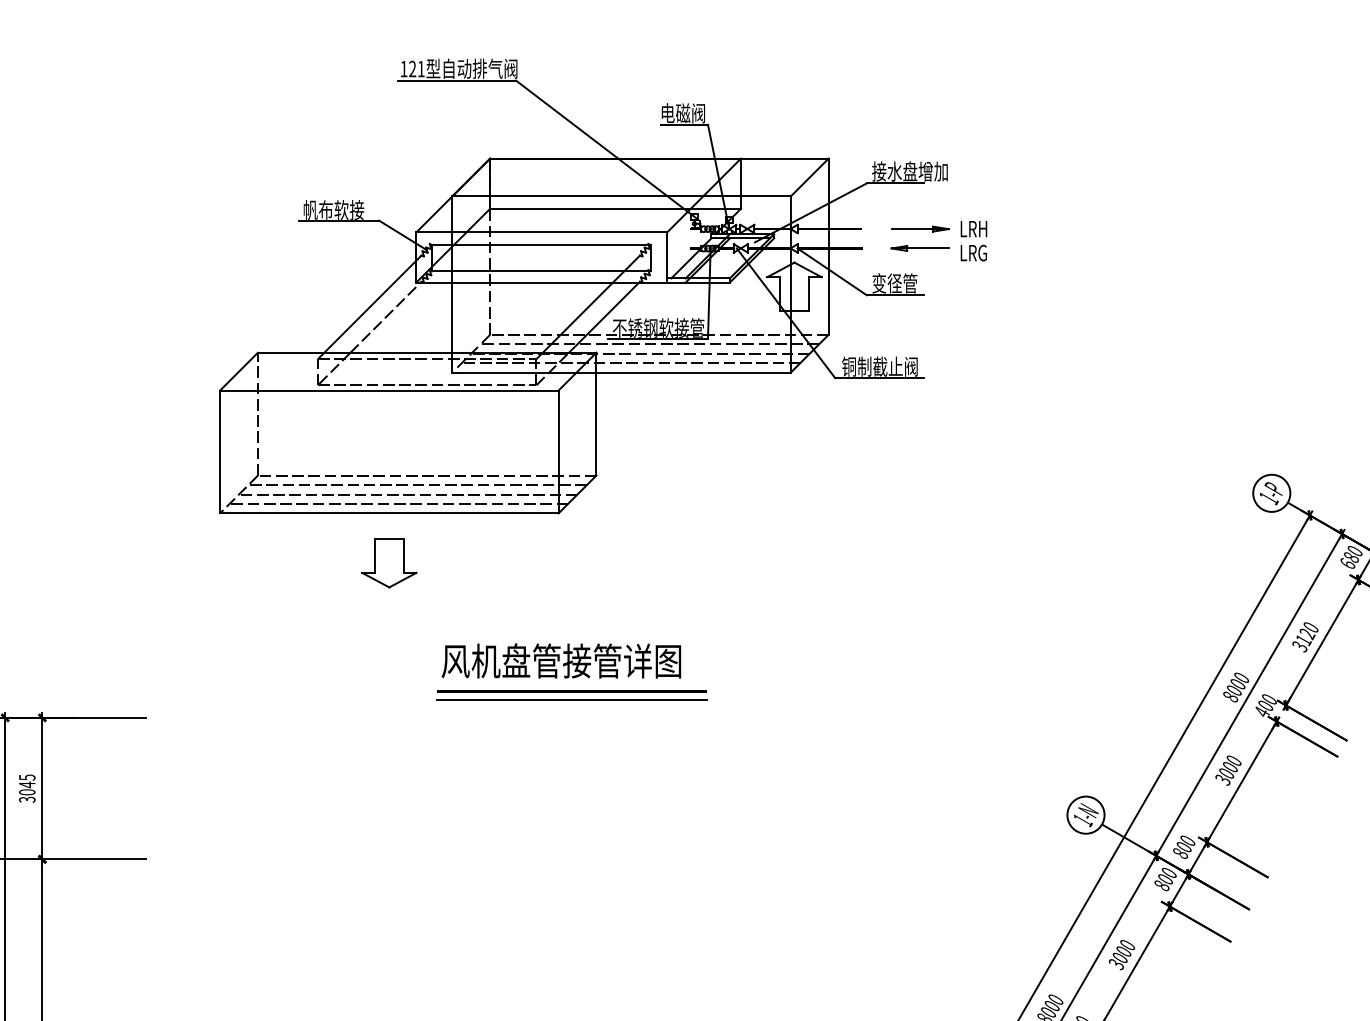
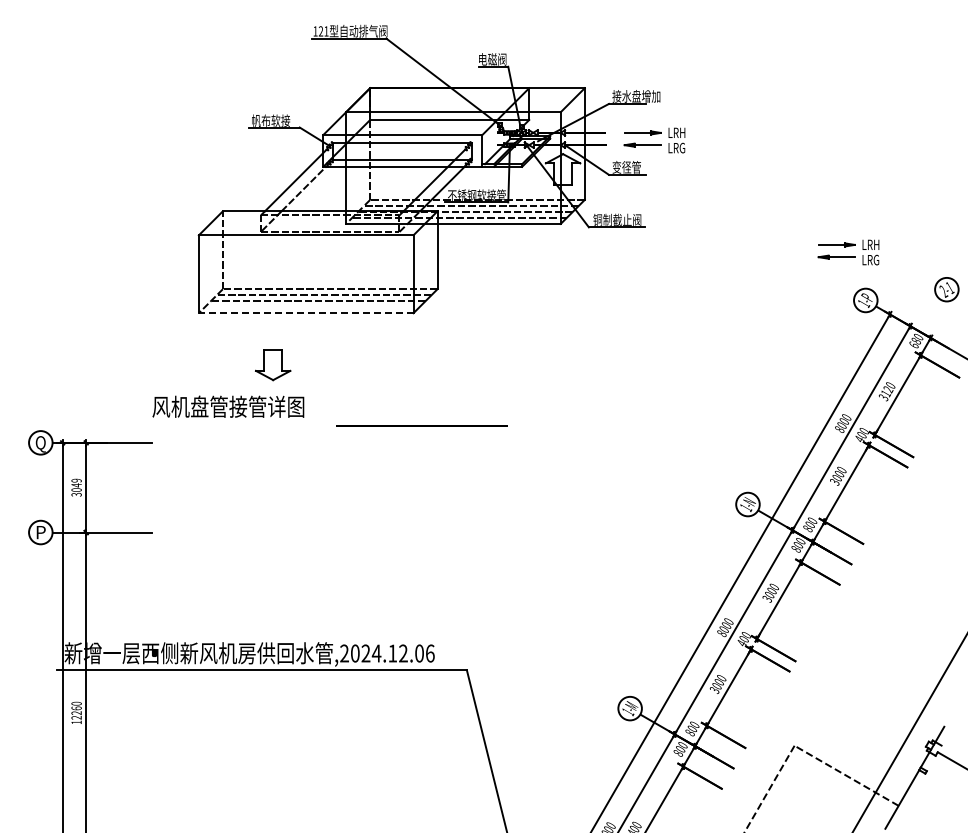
part: (1244, 417) -> (848, 252), added
line: (399, 504) -> (312, 307), removed
line: (388, 513) -> (305, 313), solid -> dashed
part: (389, 564) -> (273, 365), moved
text: (561, 660) -> (228, 406), moved
line: (571, 699) -> (421, 431), removed
text: (27, 777) -> (76, 480), 3045 -> 3049

